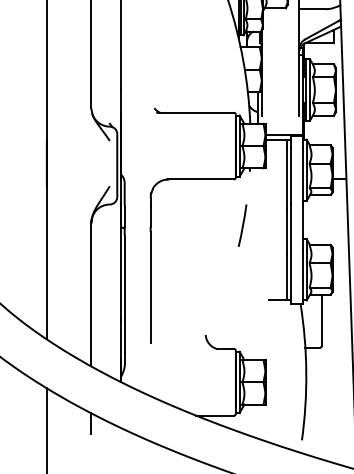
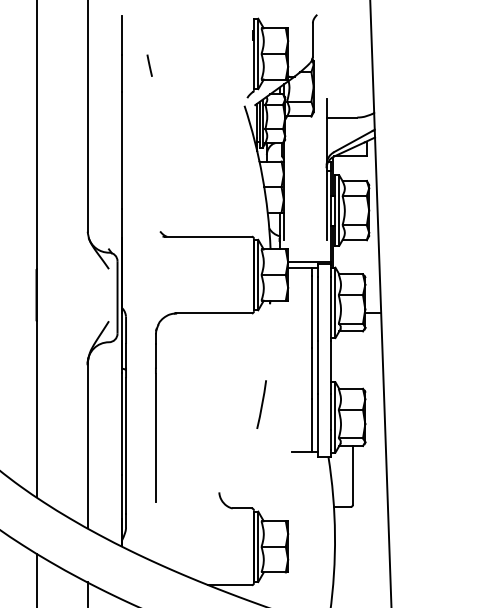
line: (242, 225) -> (261, 404), moved

